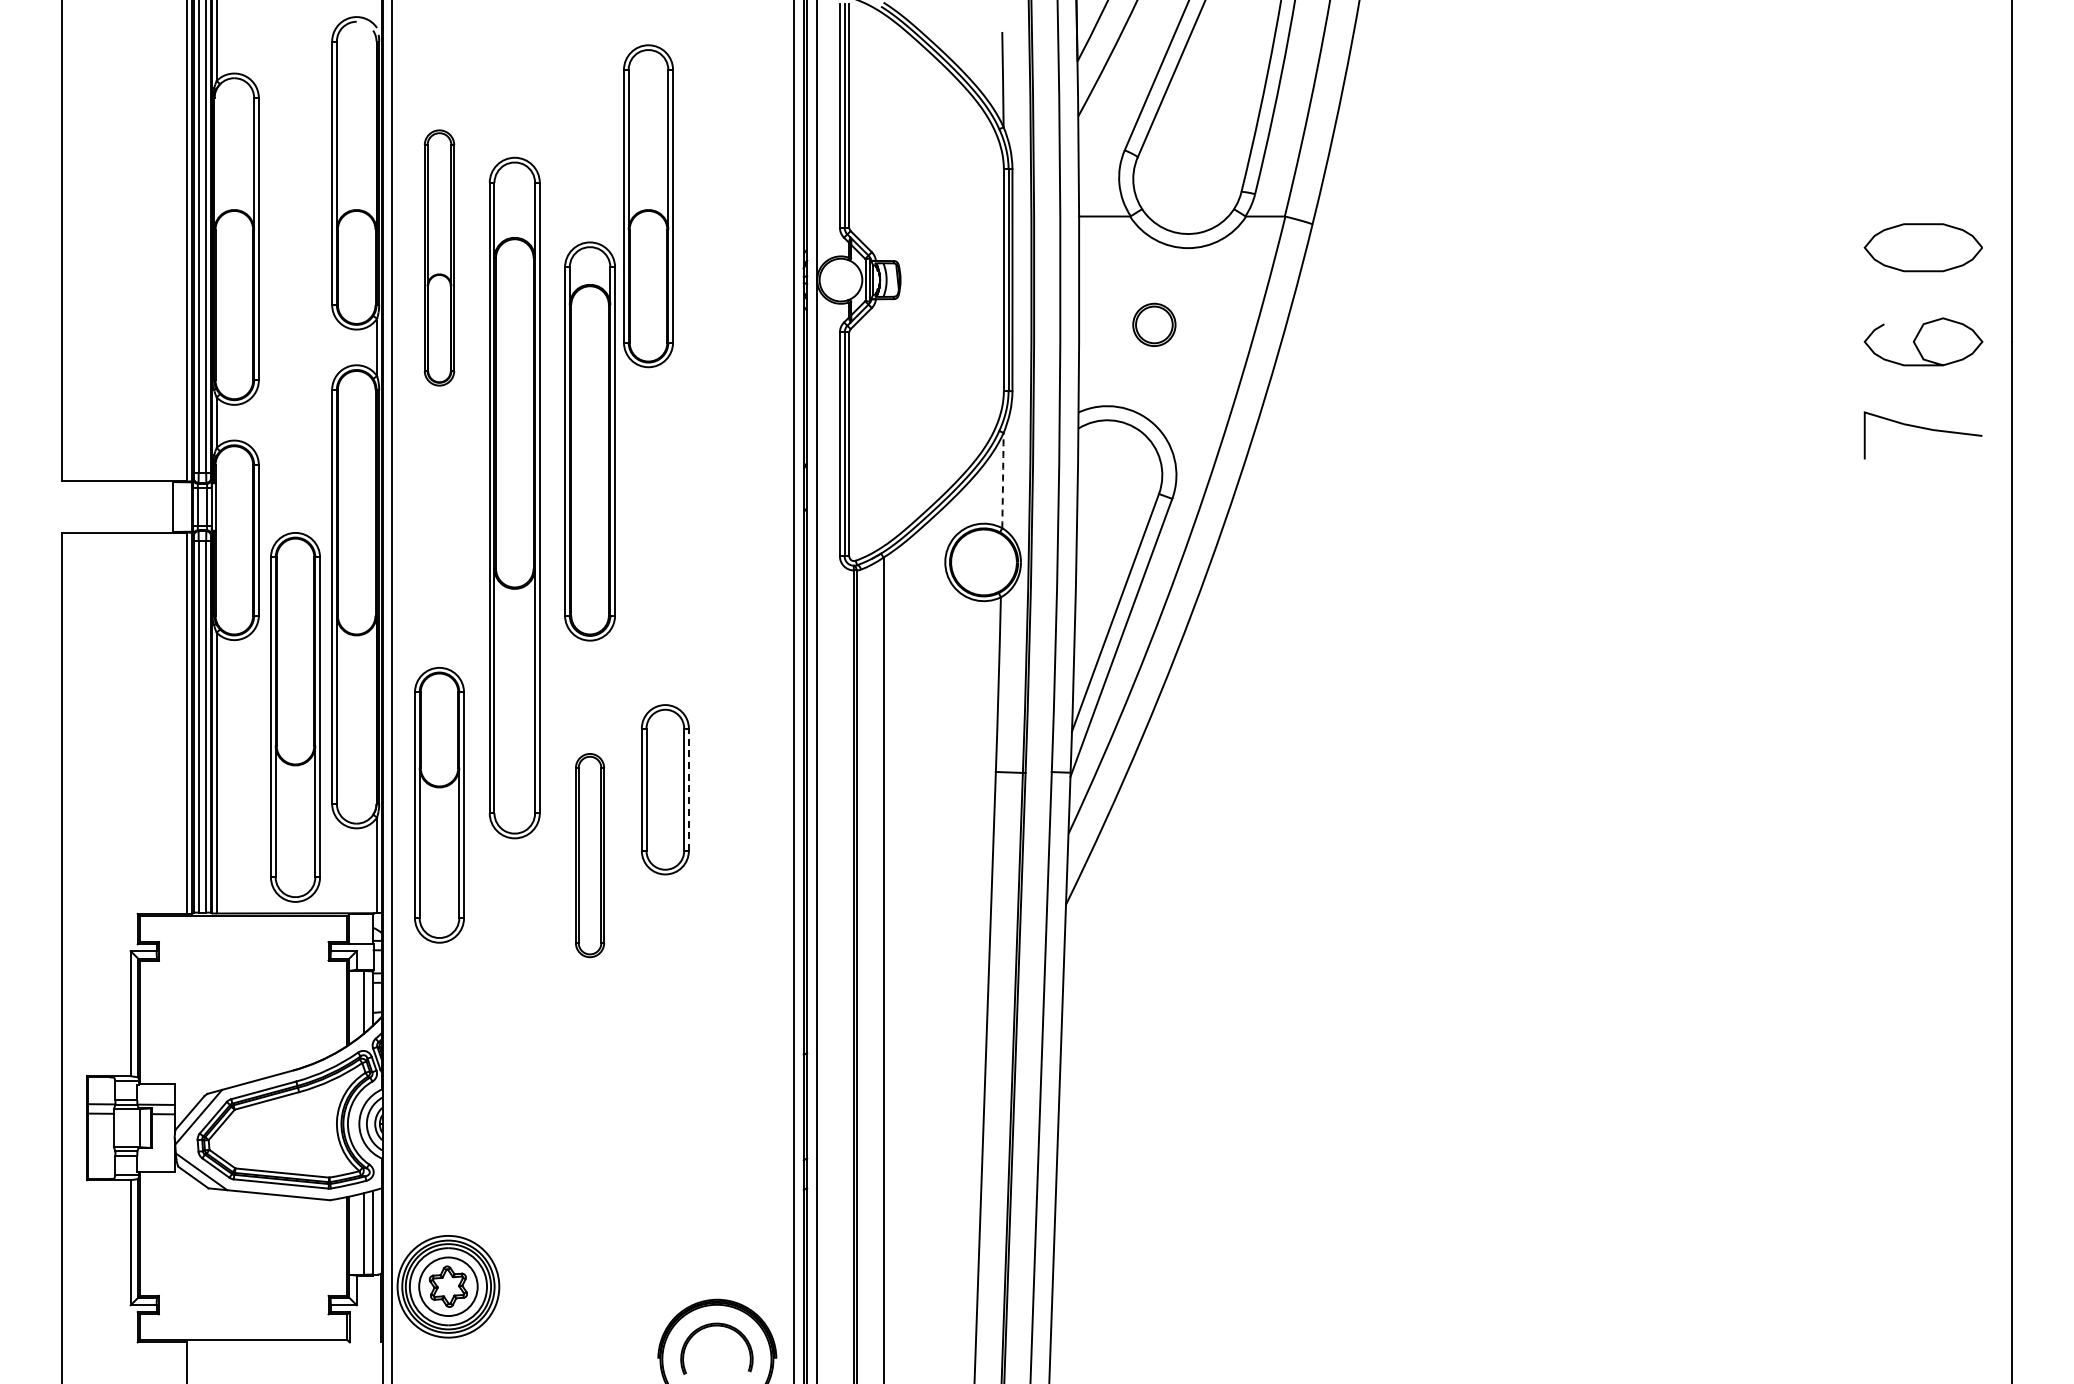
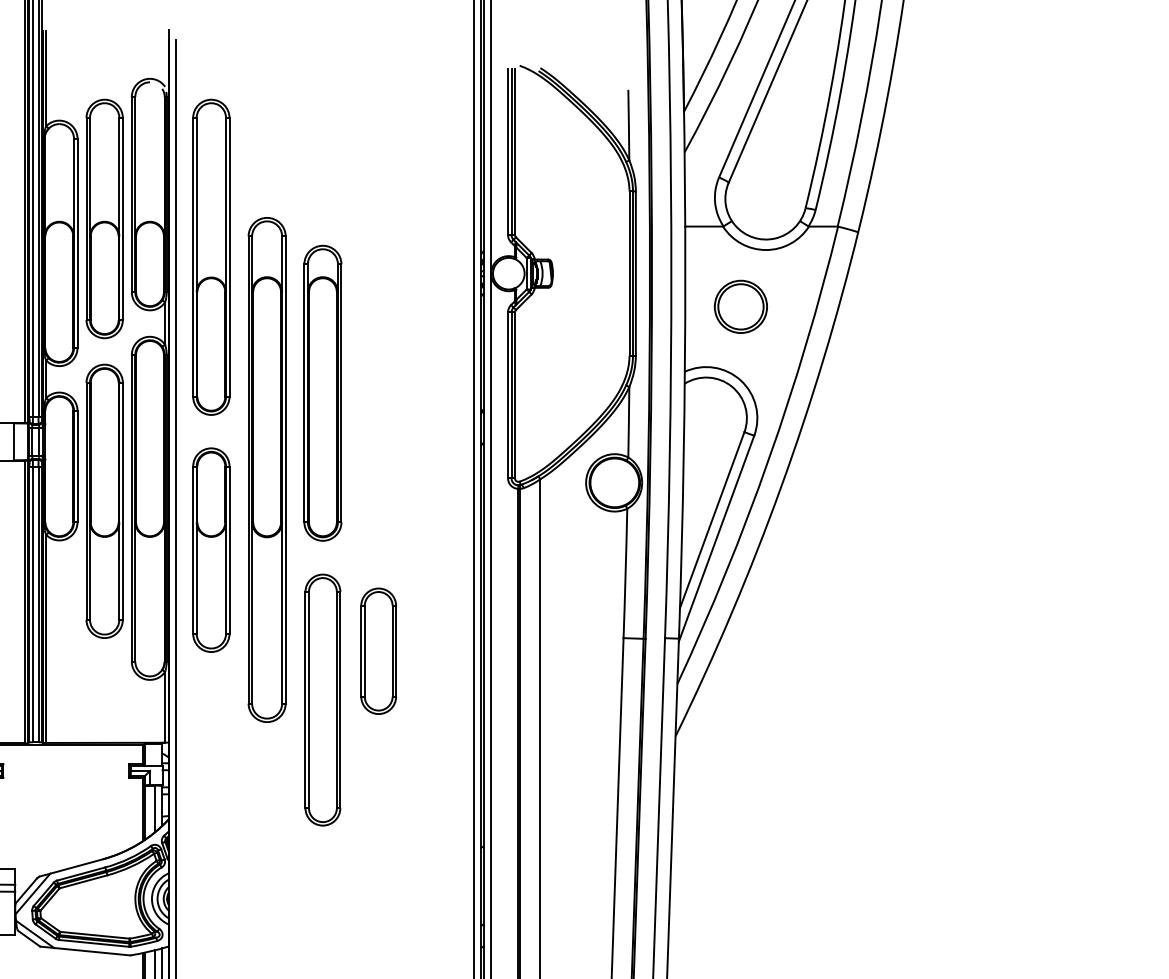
part: (648, 206) -> (104, 219), moved
part: (439, 257) -> (211, 256), size x1.67
part: (1154, 324) -> (741, 306), size x1.67
arc: (1003, 480) -> (629, 422), dashed -> solid
part: (514, 497) -> (266, 469), moved
part: (295, 717) -> (104, 501), moved
line: (688, 789) -> (395, 651), dashed -> solid
part: (439, 805) -> (211, 550), moved
part: (589, 855) -> (322, 700), size x1.67

